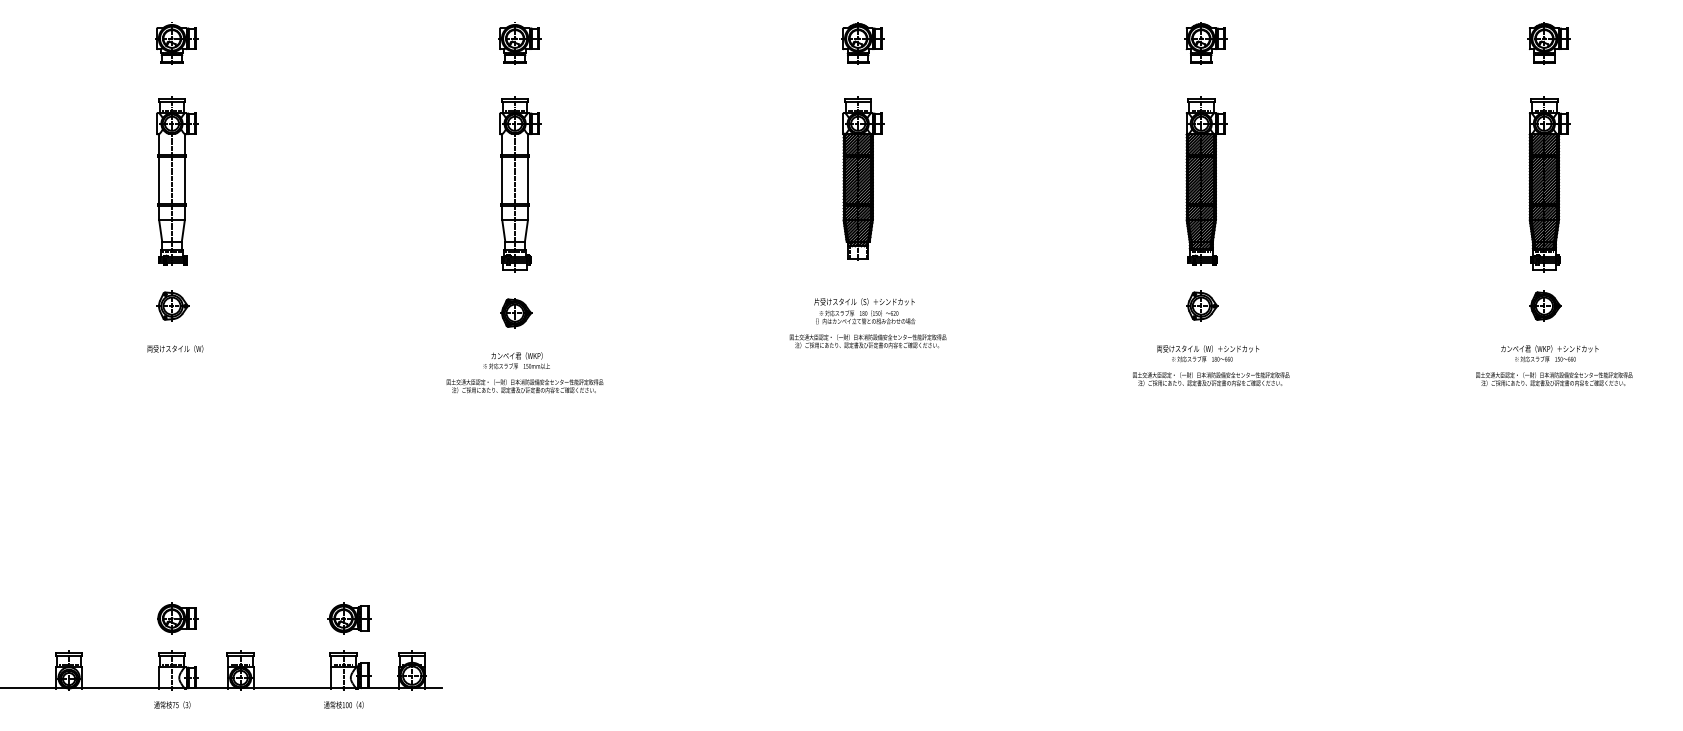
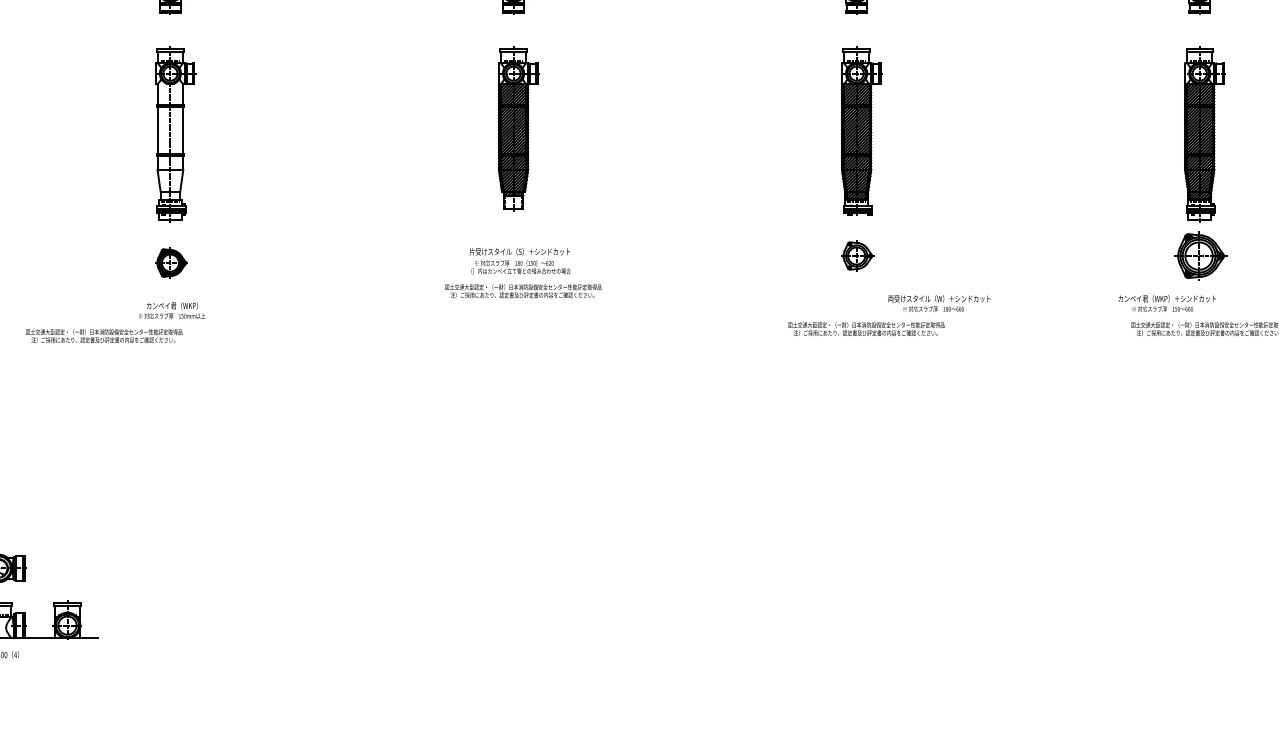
part: (1545, 305) -> (1200, 255), size x1.6
text: (1208, 353) -> (939, 303), moved
text: (1549, 353) -> (1166, 303), moved
text: (524, 386) -> (103, 336), moved

